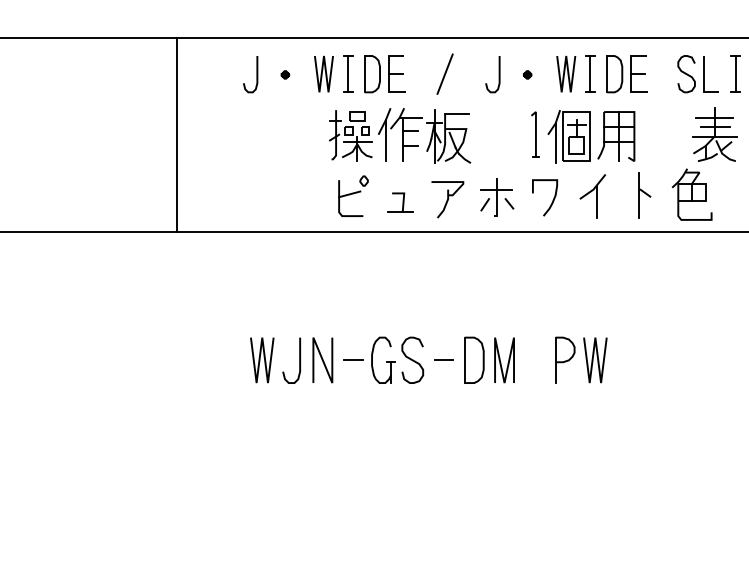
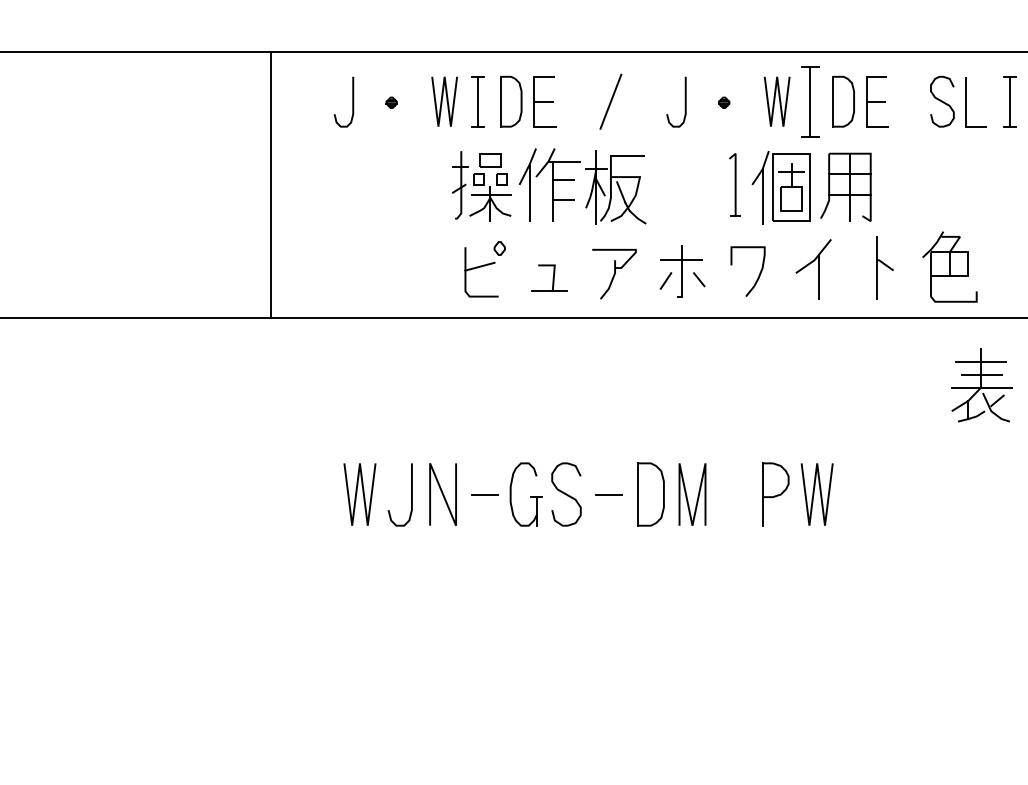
part: (590, 73) -> (810, 100), size x1.4
line: (177, 134) -> (271, 184), moved
part: (714, 134) -> (980, 384), moved

